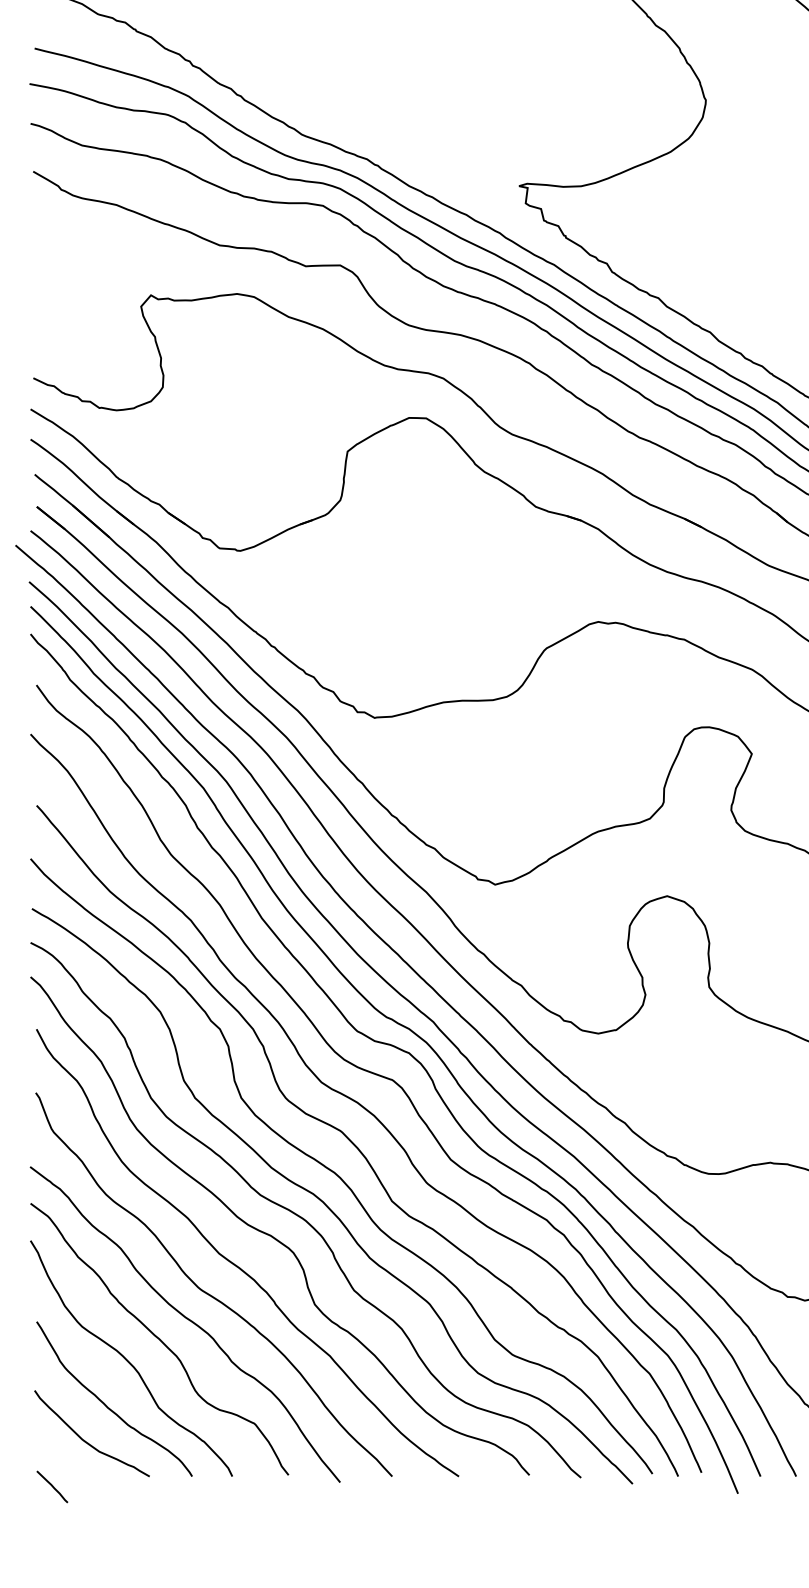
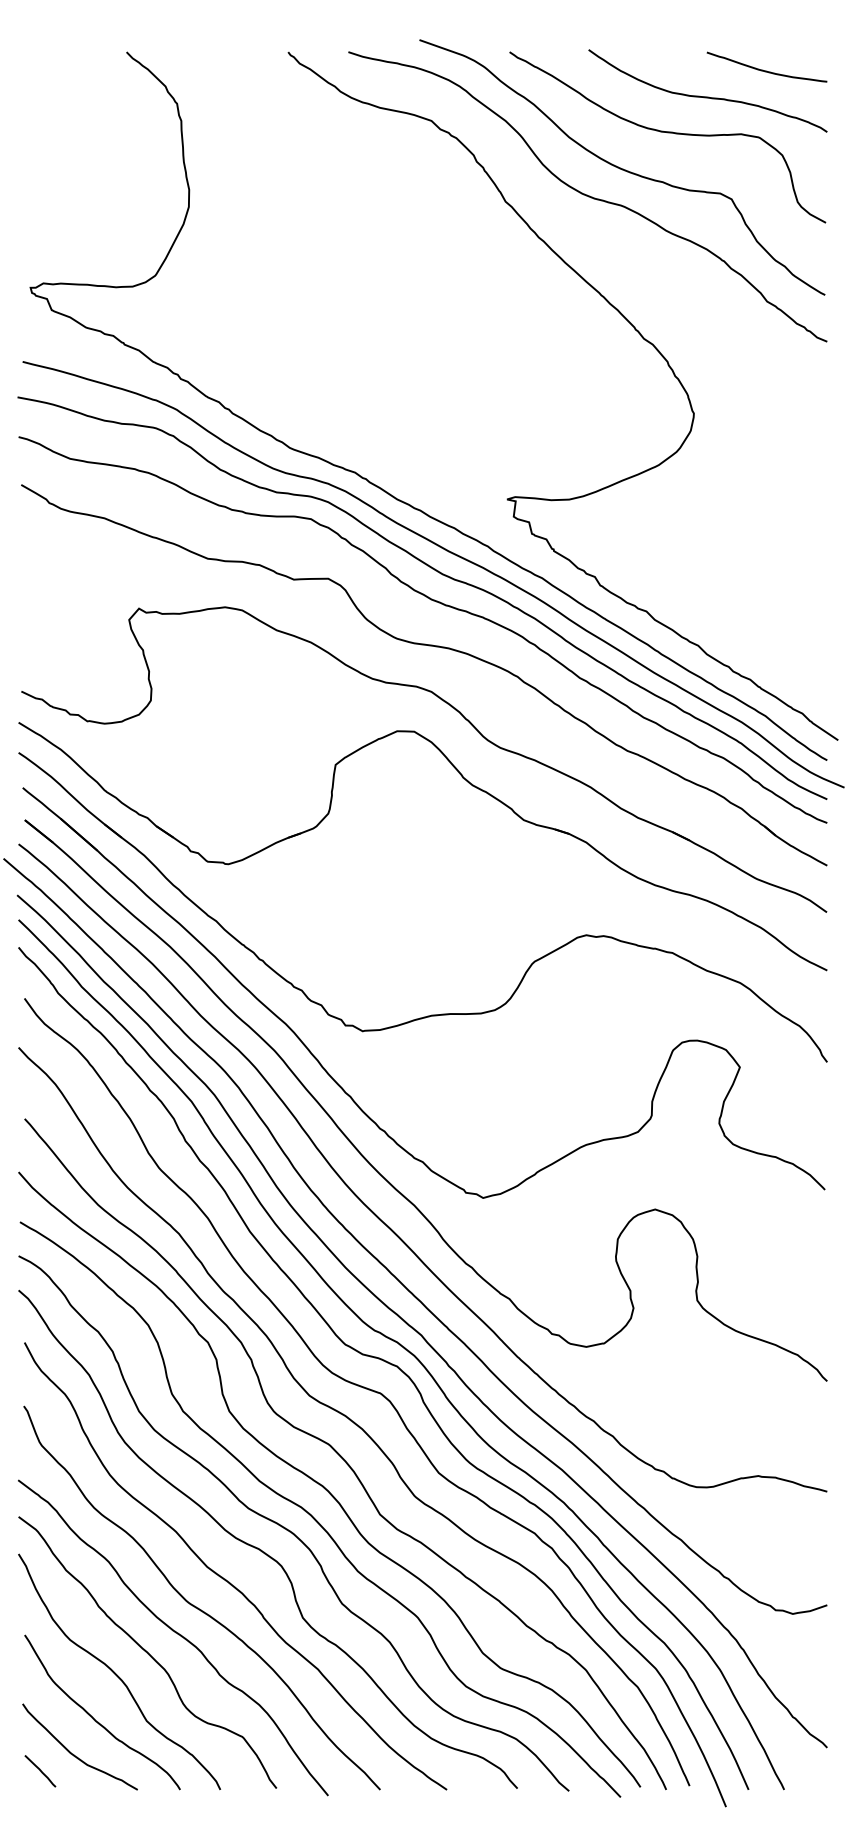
line: (52, 1487) -> (40, 1771), moved

